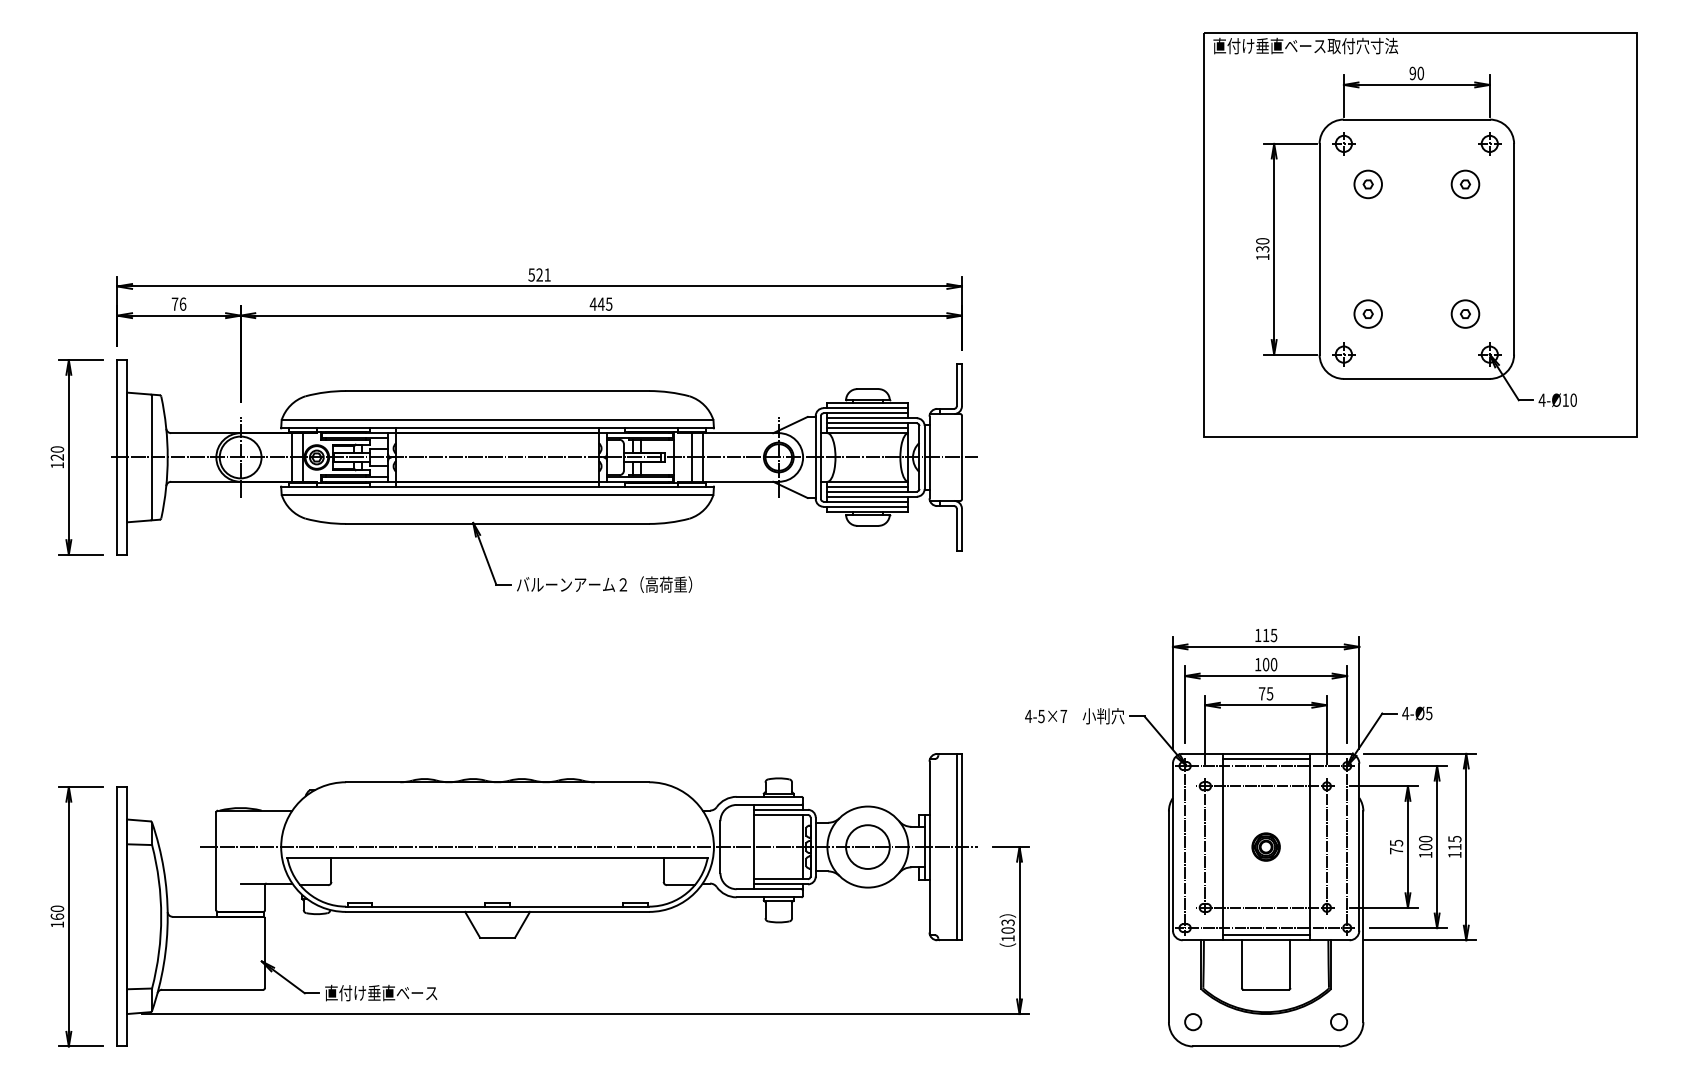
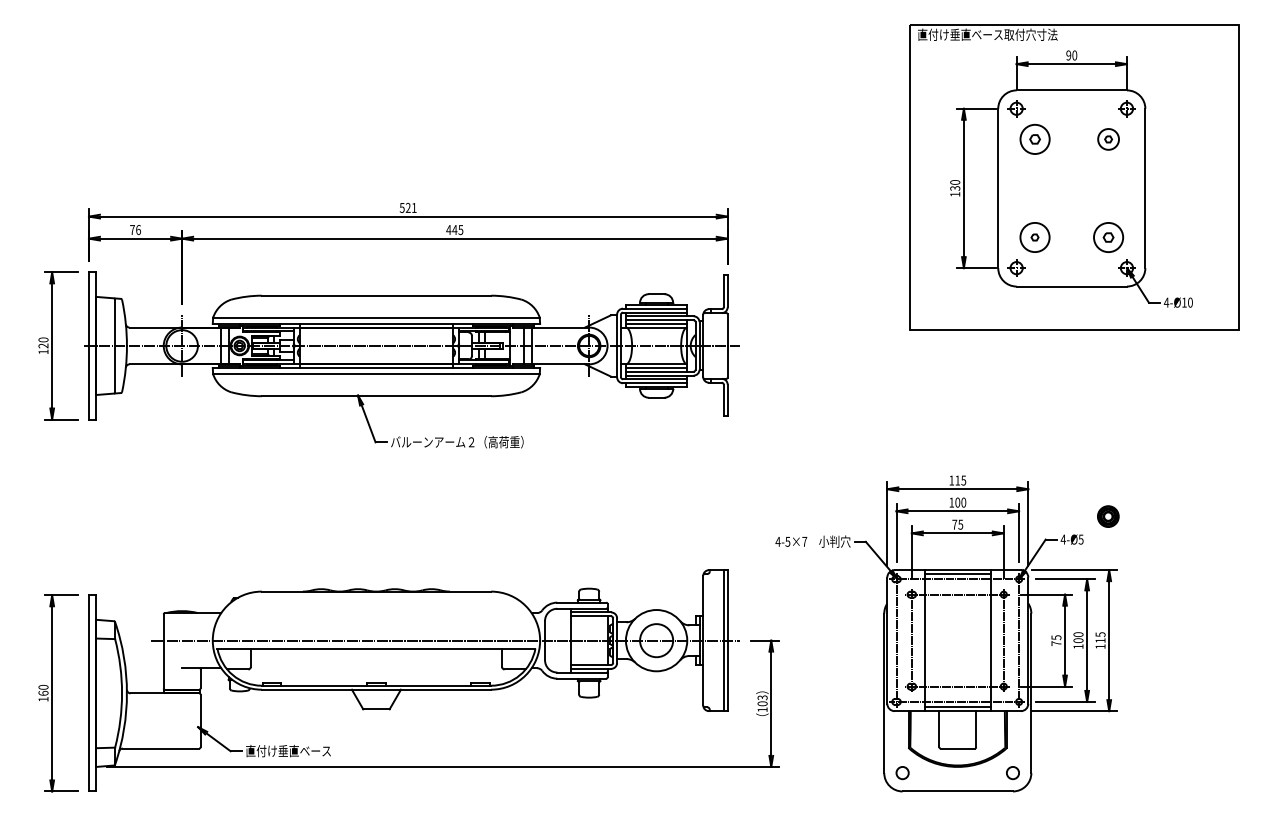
part: (1367, 184) -> (1034, 139), size x1.4
circle: (1368, 313) -> (1035, 237), size x1.4
part: (1465, 313) -> (1108, 237), size x1.4
part: (1265, 846) -> (1107, 516), moved

